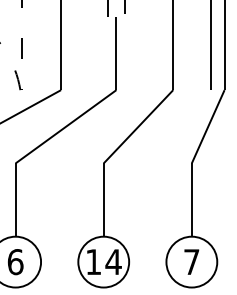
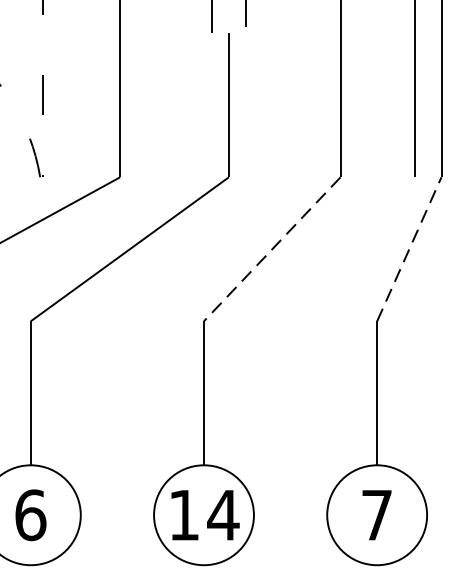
line: (208, 126) -> (409, 248), solid -> dashed
line: (138, 127) -> (272, 250), solid -> dashed

